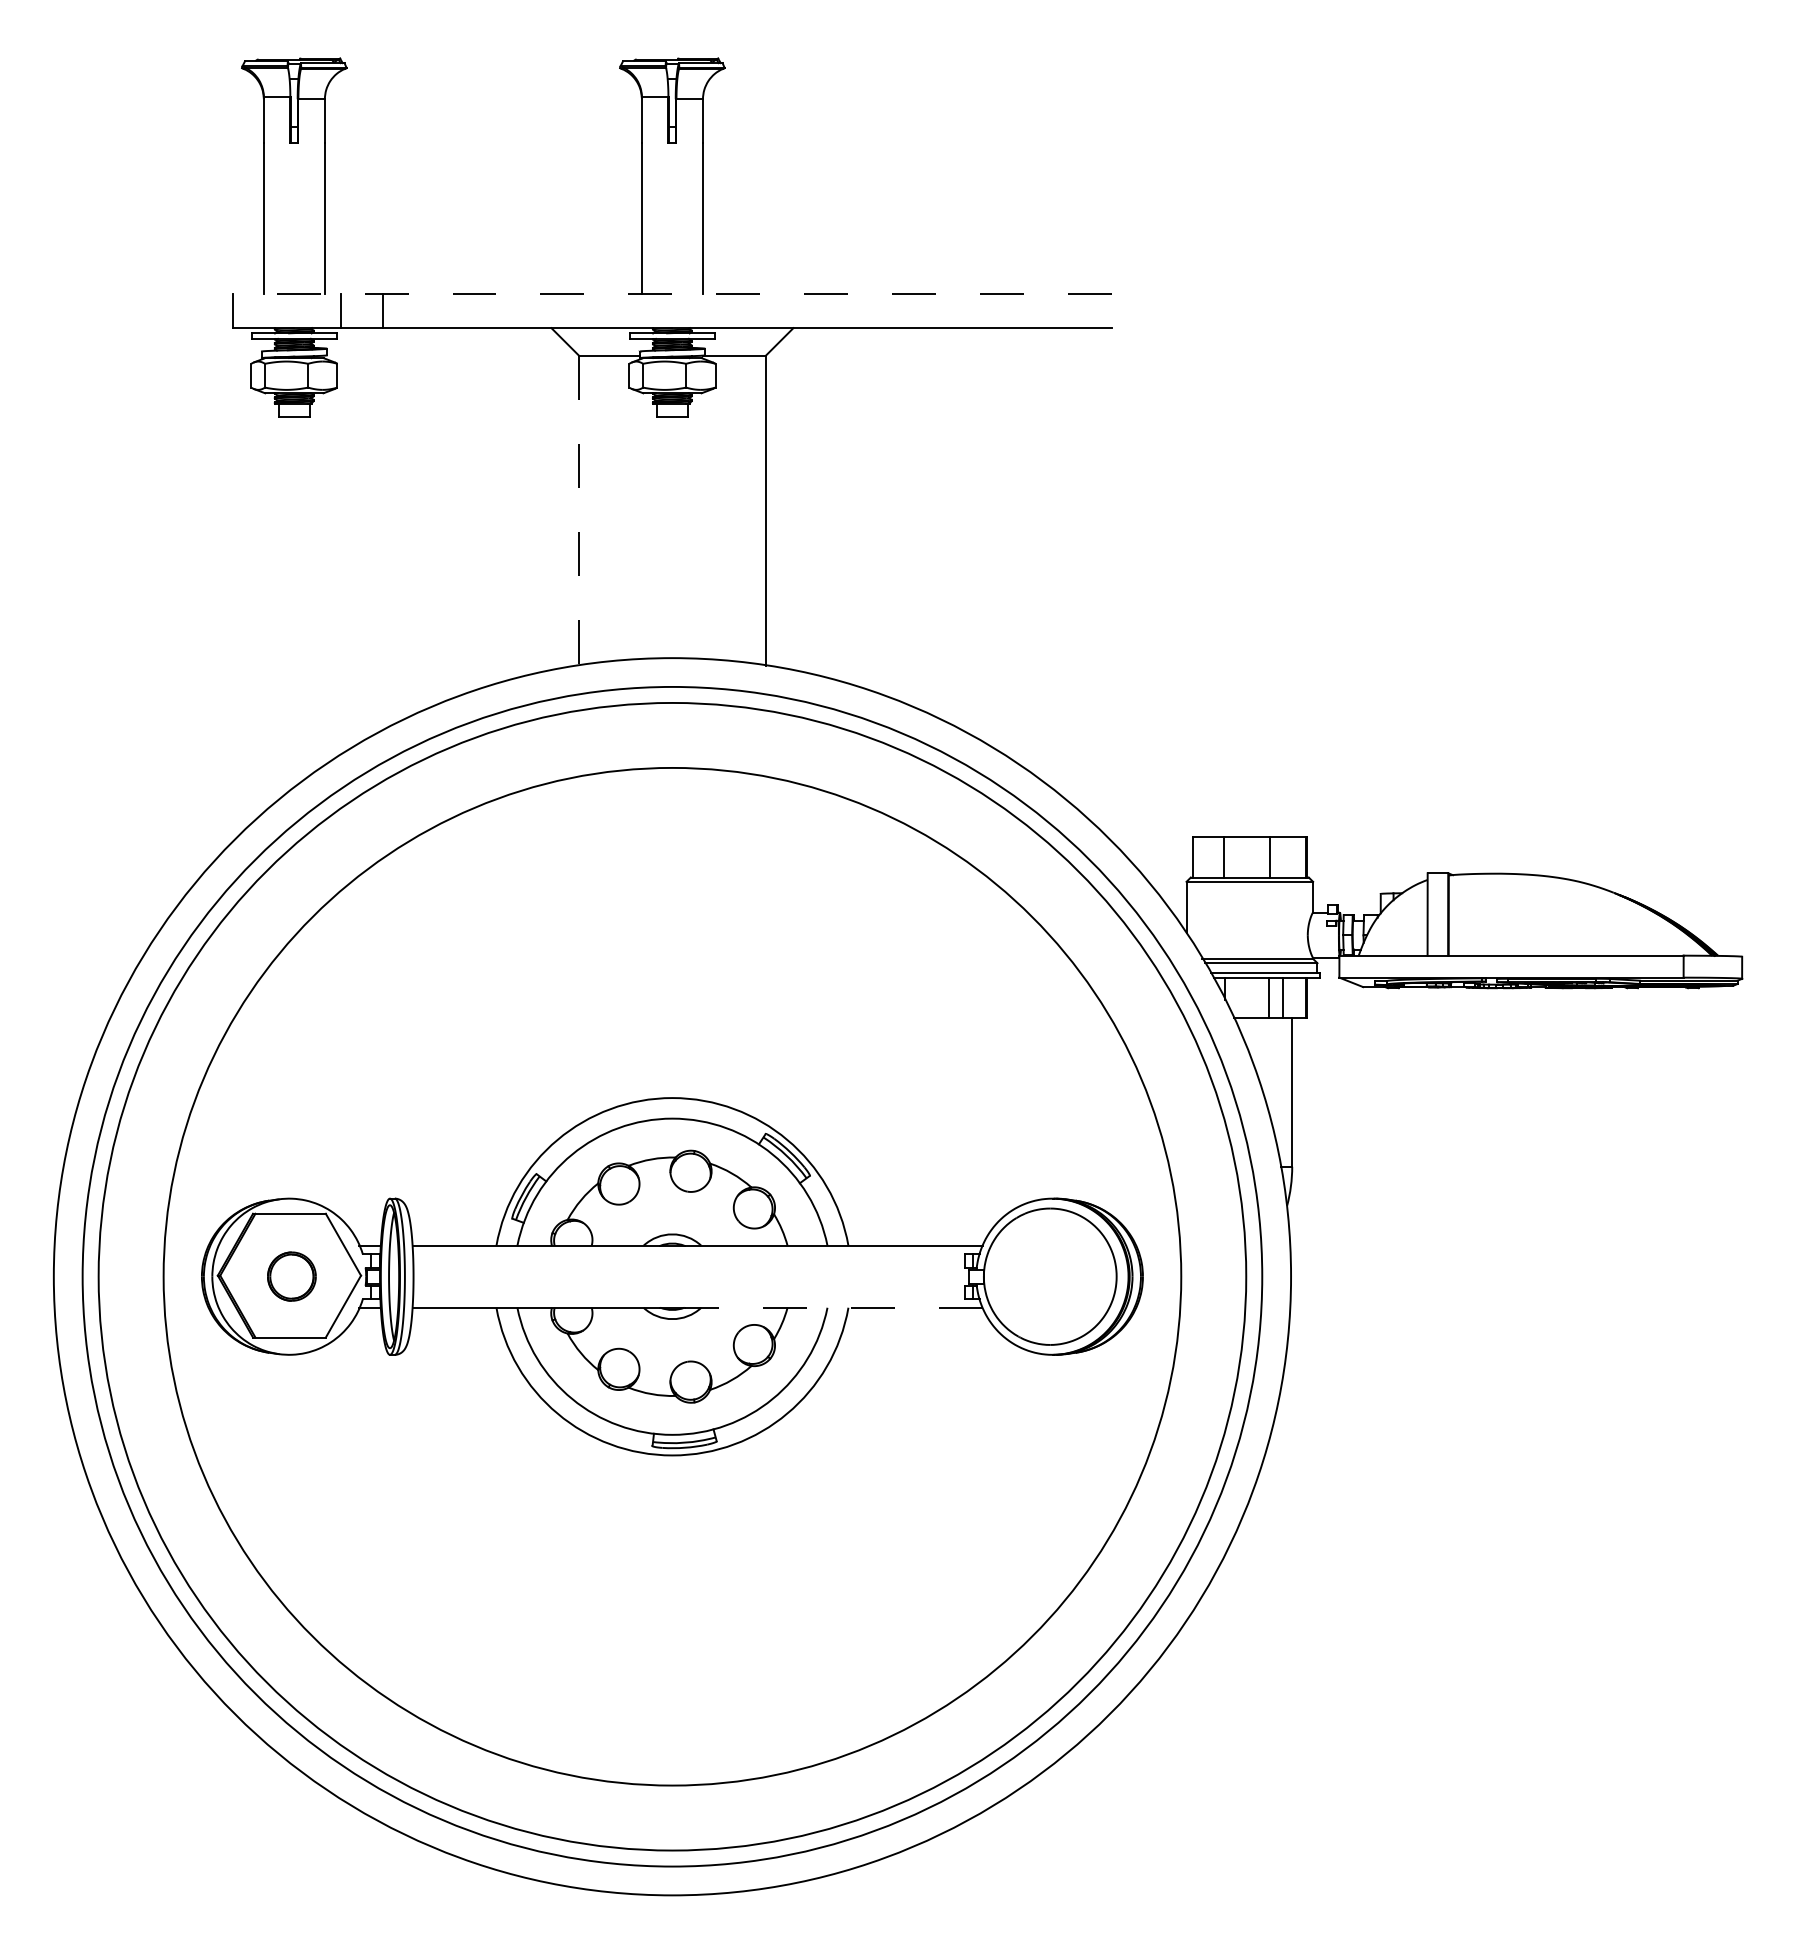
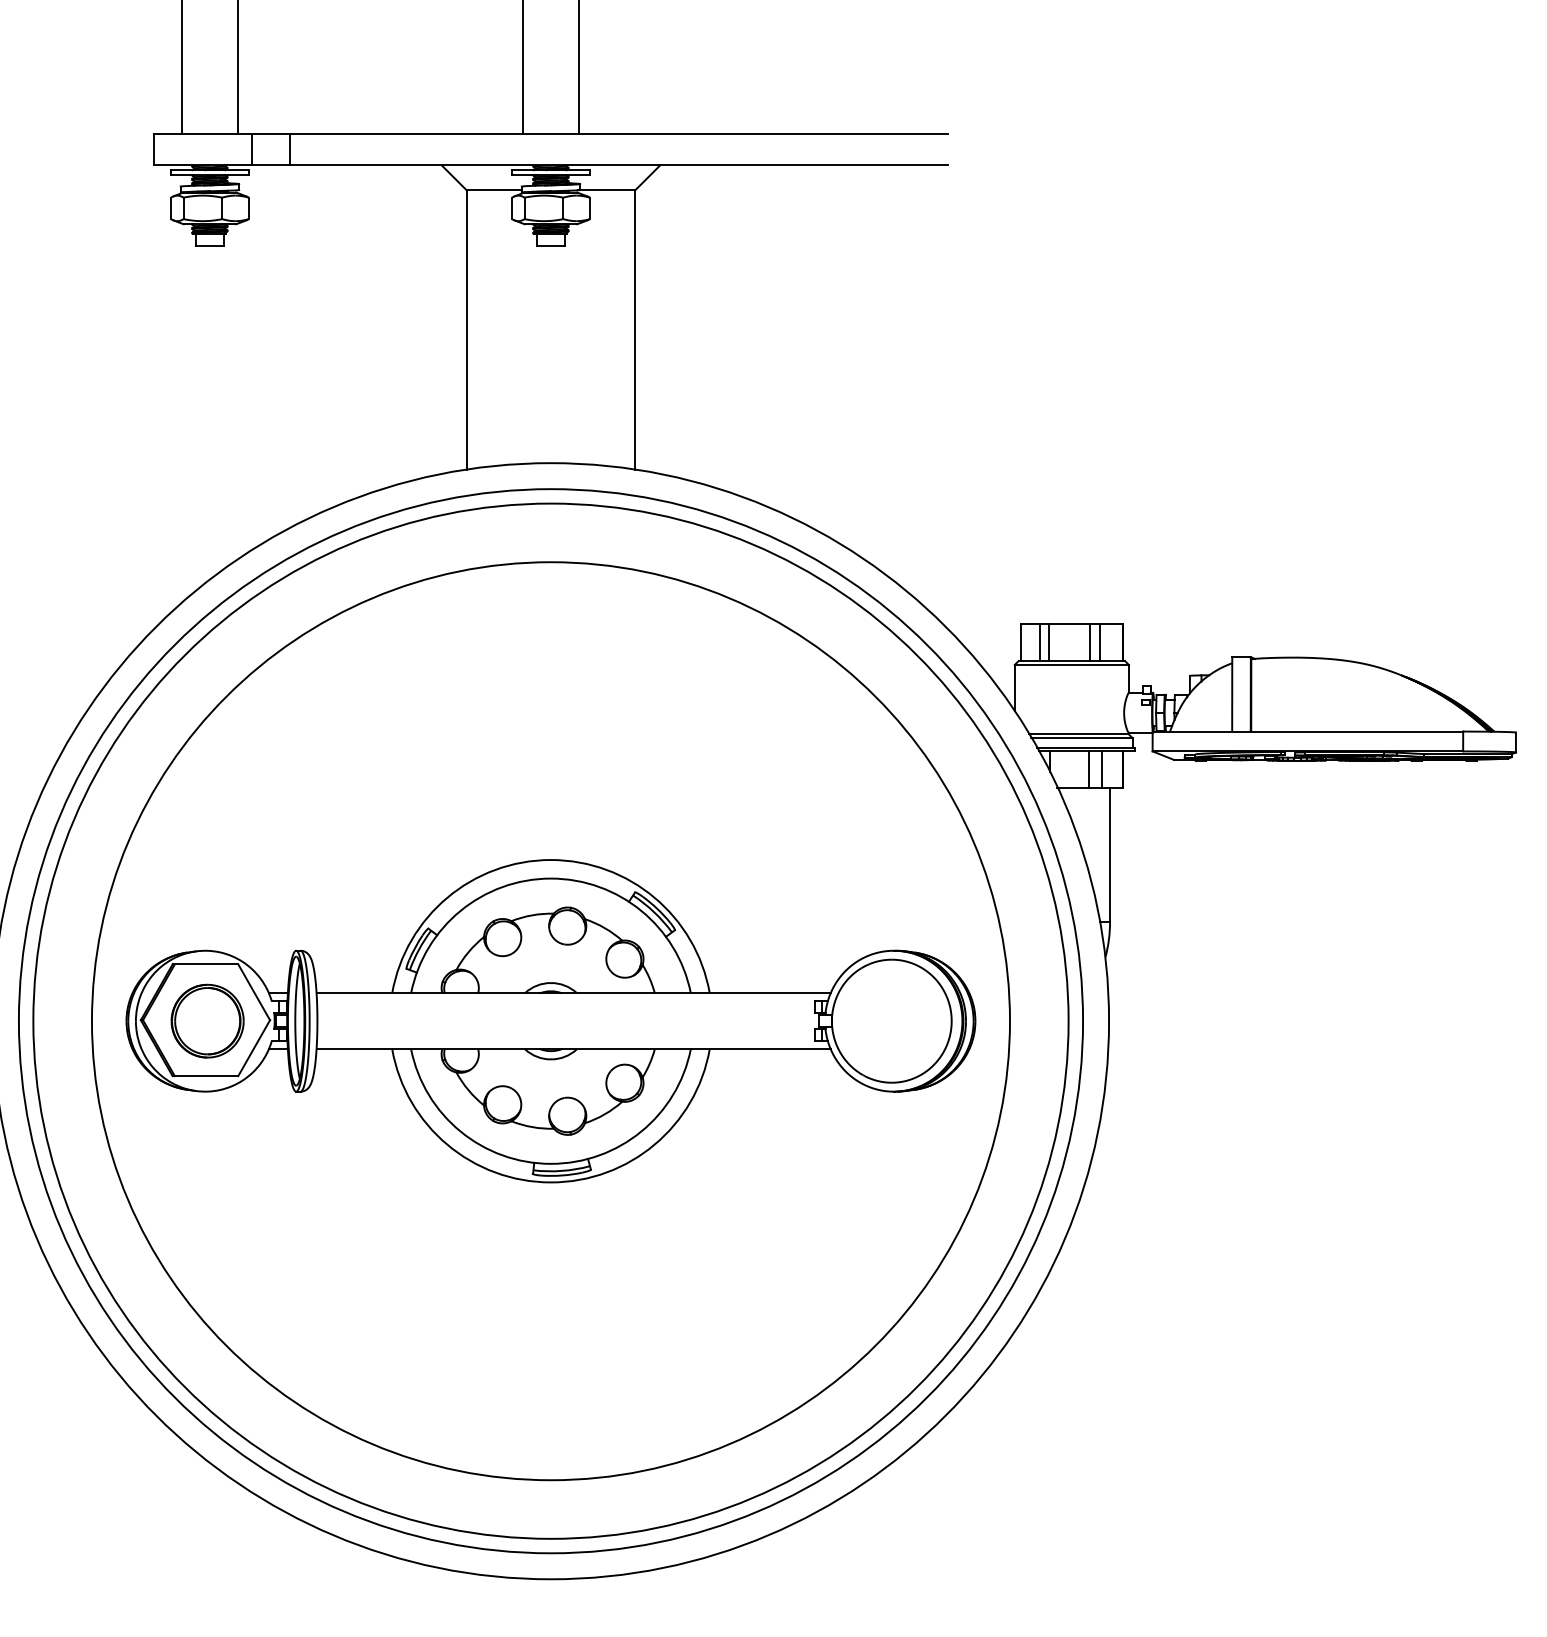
line: (672, 293) -> (551, 134), dashed -> solid
line: (578, 511) -> (466, 330), dashed -> solid
line: (1214, 856) -> (1039, 642), added
line: (1281, 856) -> (1100, 642), added
part: (291, 1276) -> (207, 1020), size x1.67
line: (833, 1307) -> (696, 1048), dashed -> solid

